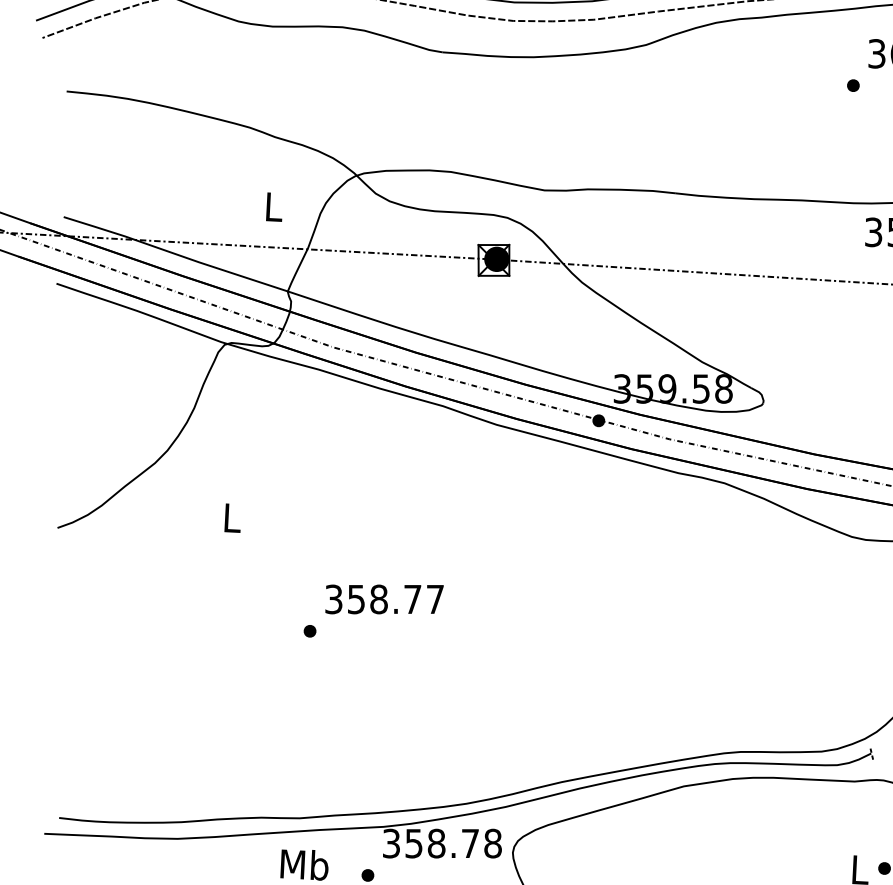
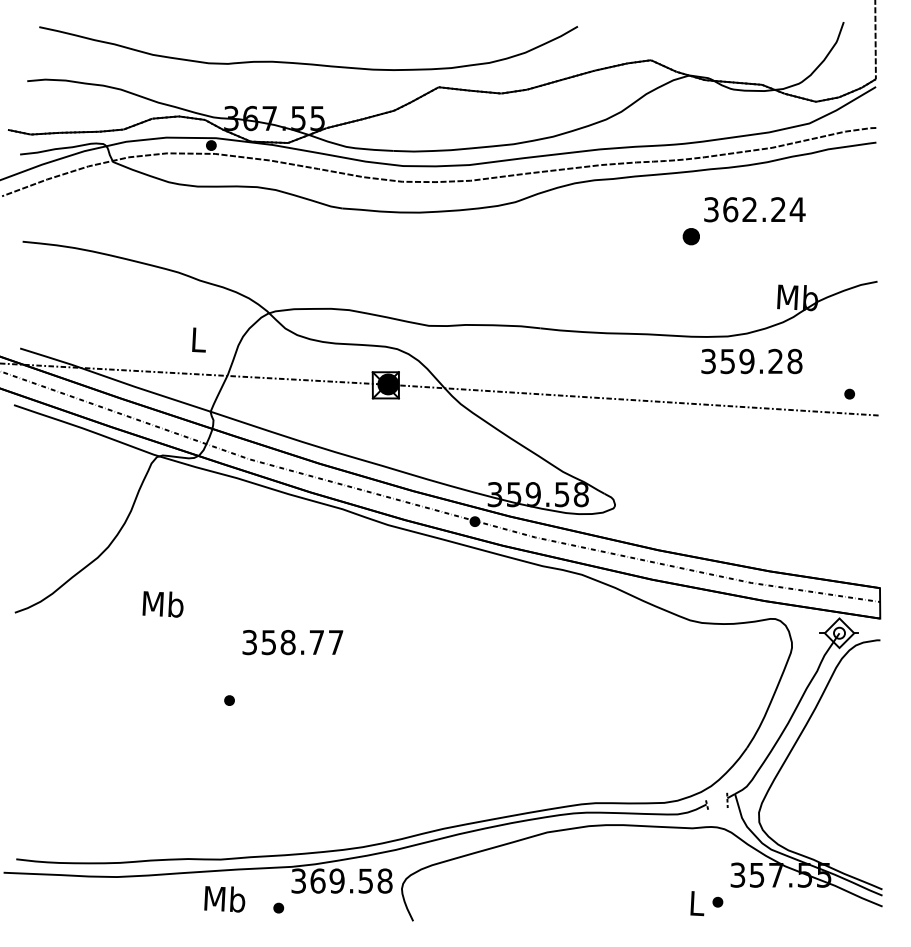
part: (853, 85) -> (691, 236), size x1.6
text: (231, 518) -> (162, 604), L -> Mb
text: (384, 599) -> (292, 642), moved
text: (441, 842) -> (341, 880), 358.78 -> 369.58

